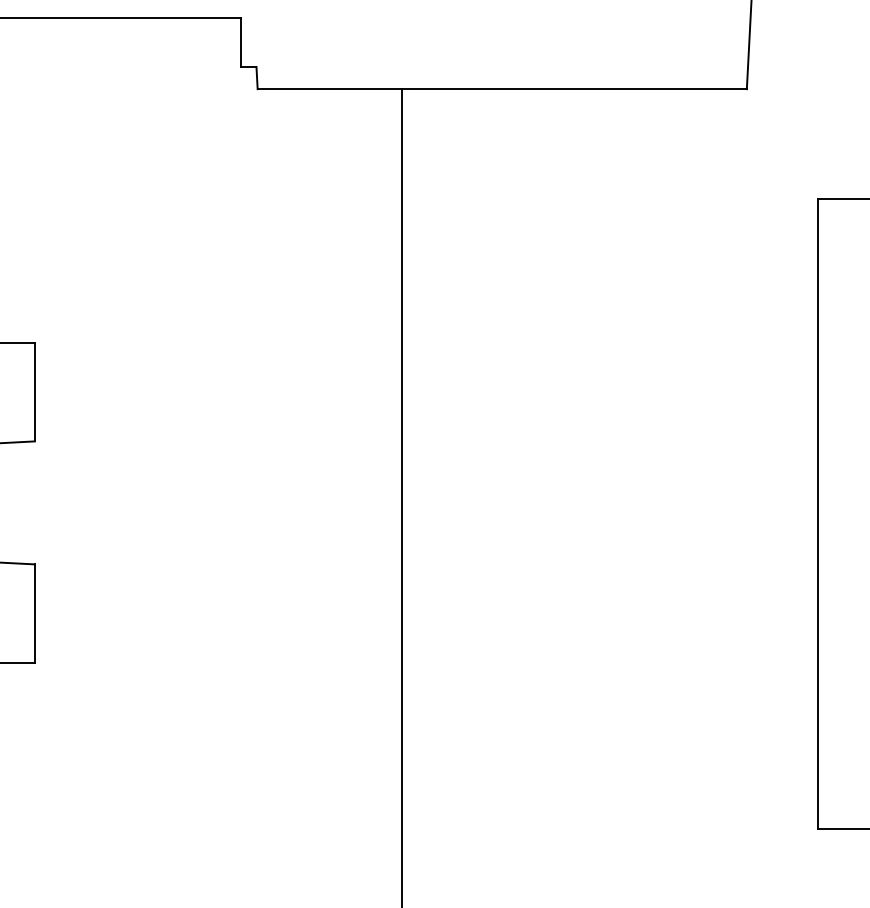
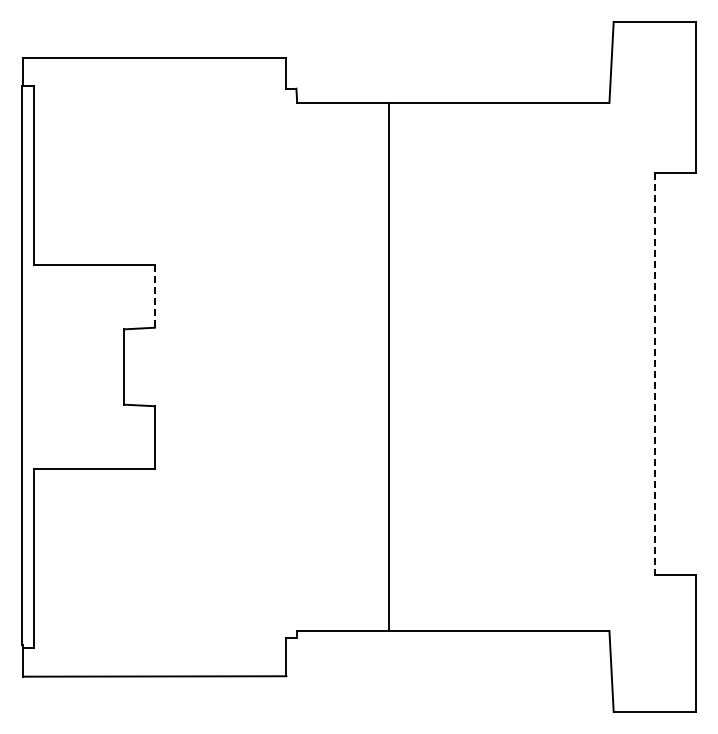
line: (34, 392) -> (154, 296), solid -> dashed
line: (817, 514) -> (654, 374), solid -> dashed

